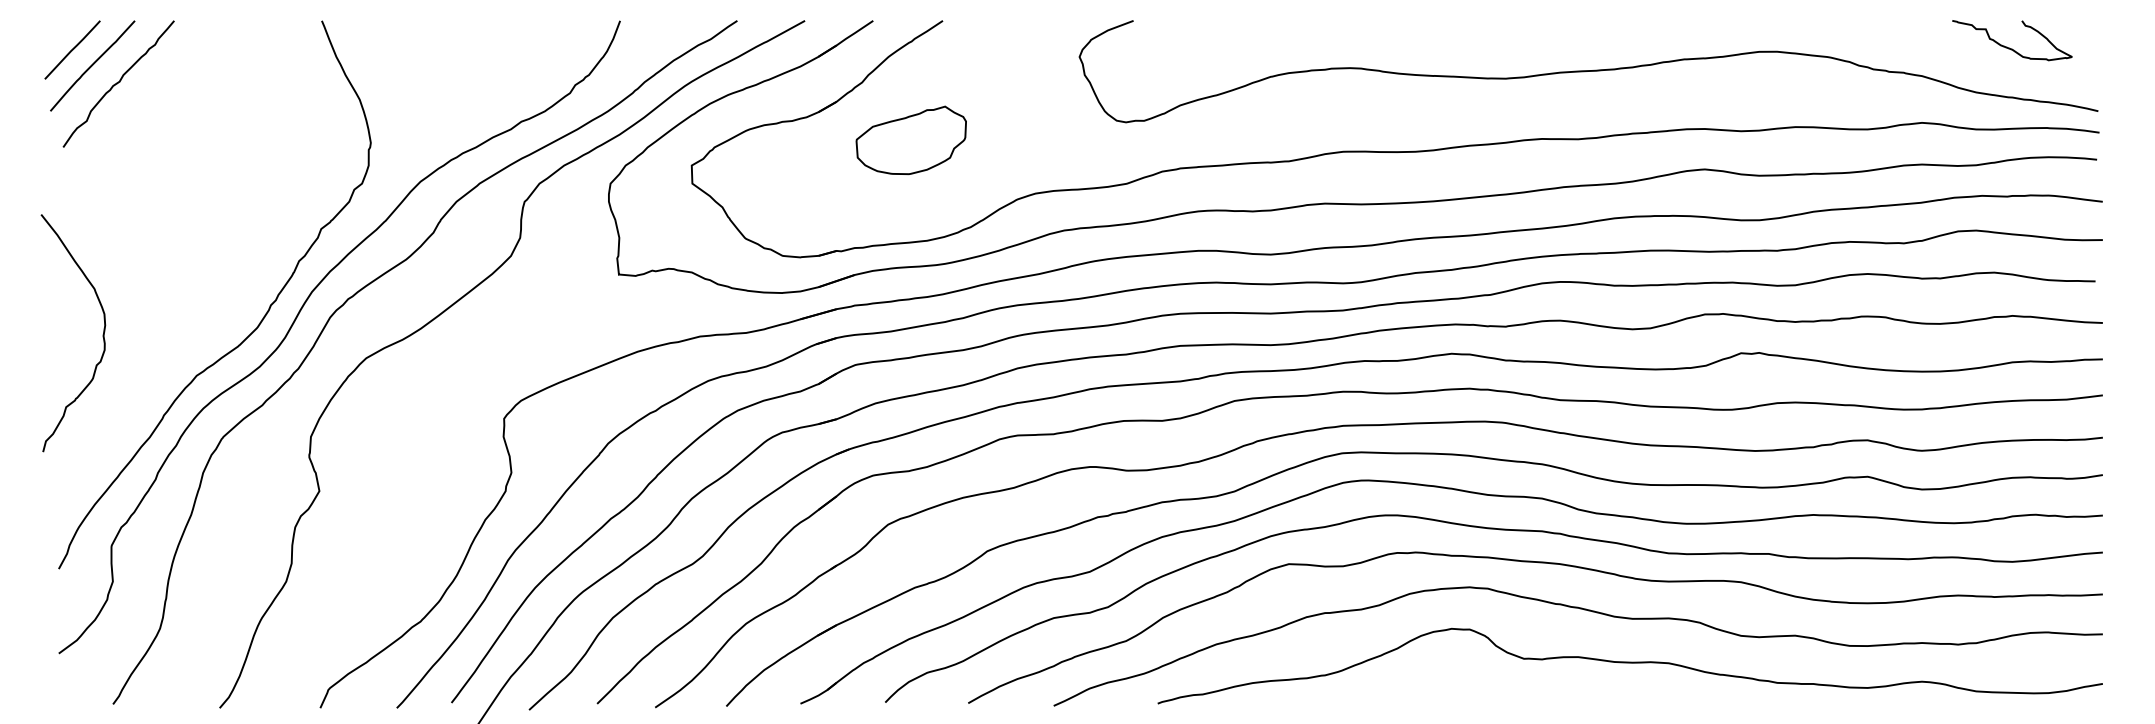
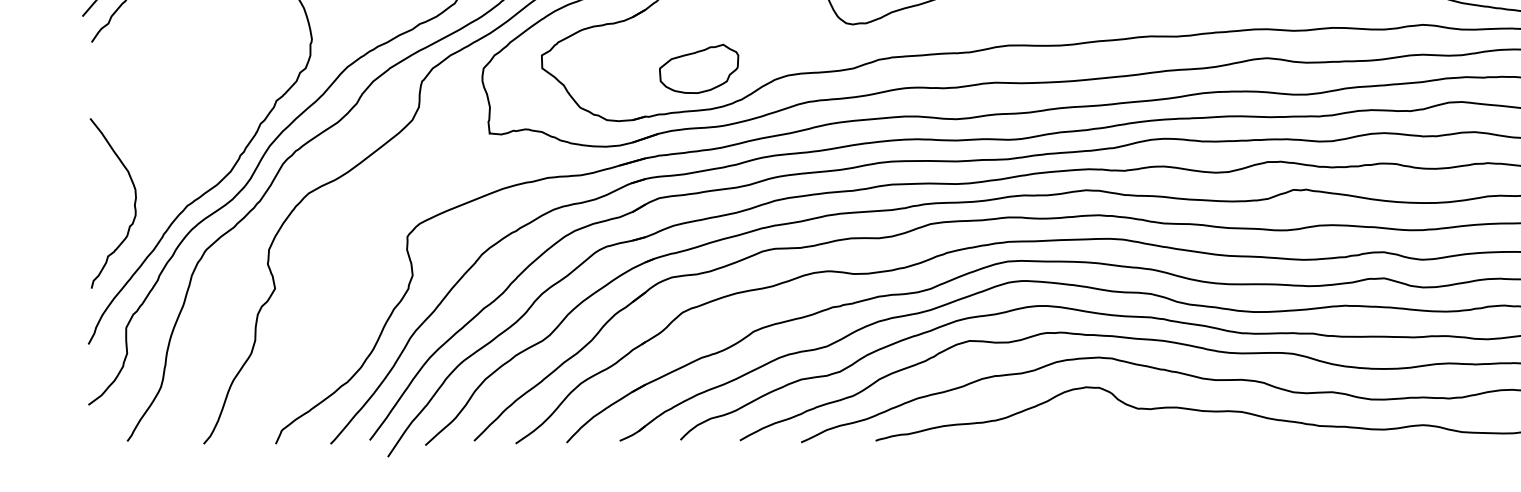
part: (910, 140) -> (698, 69), moved
curve: (102, 334) -> (134, 204), moved

